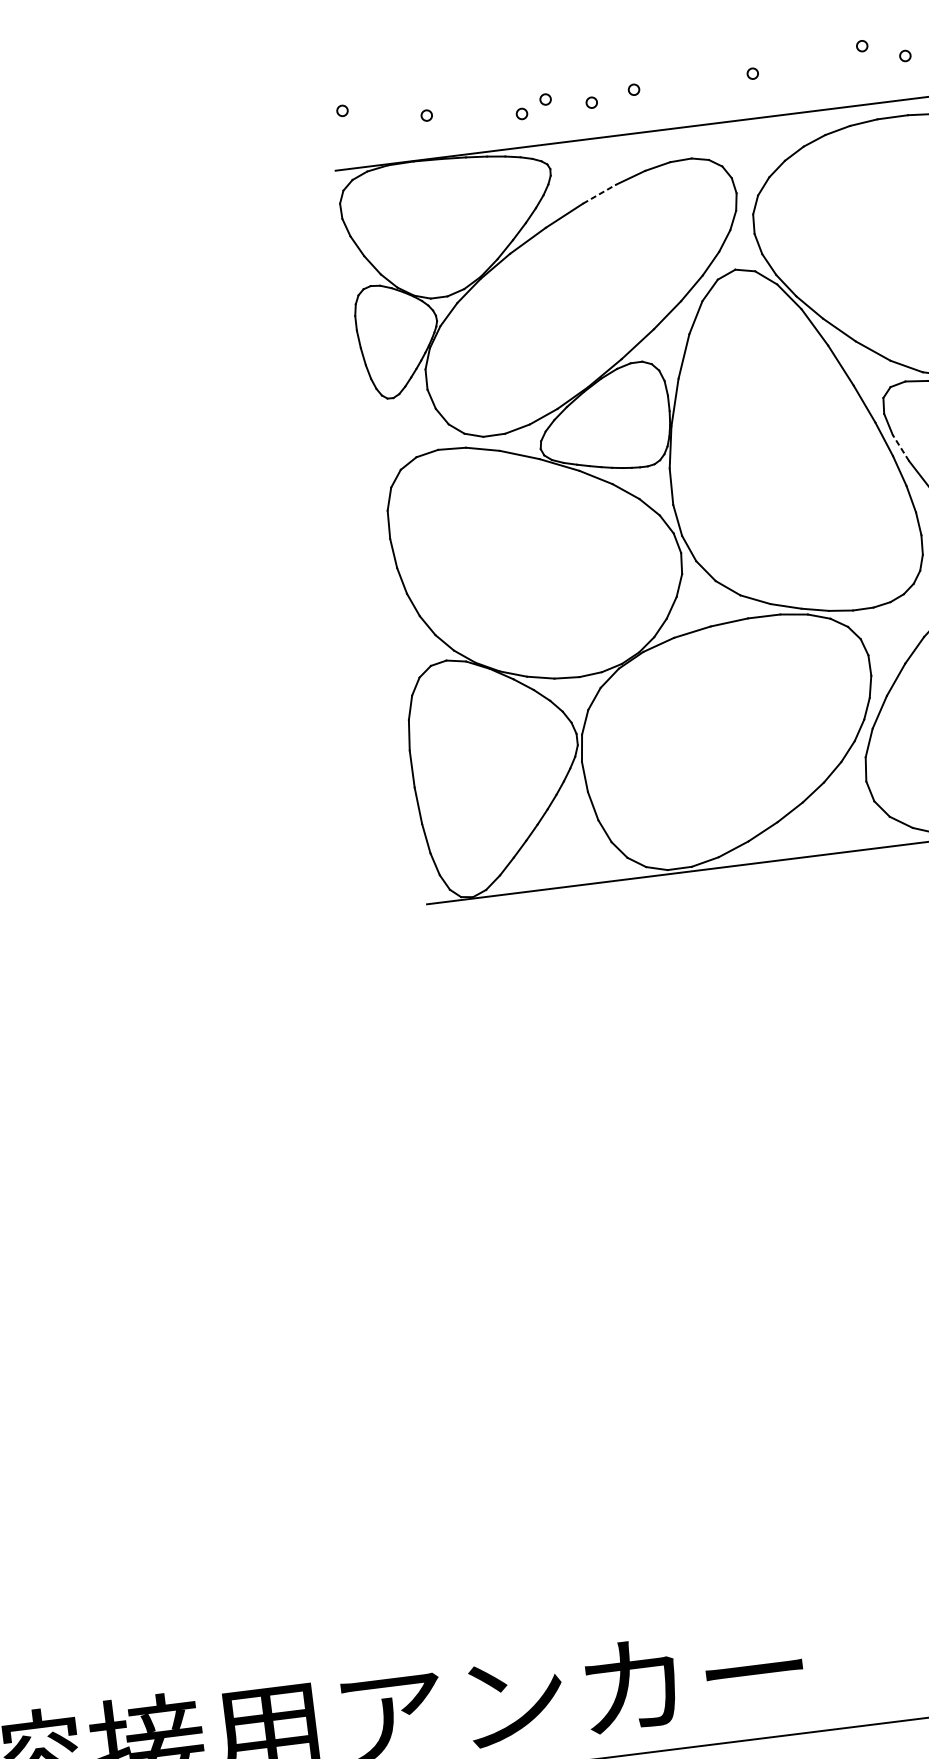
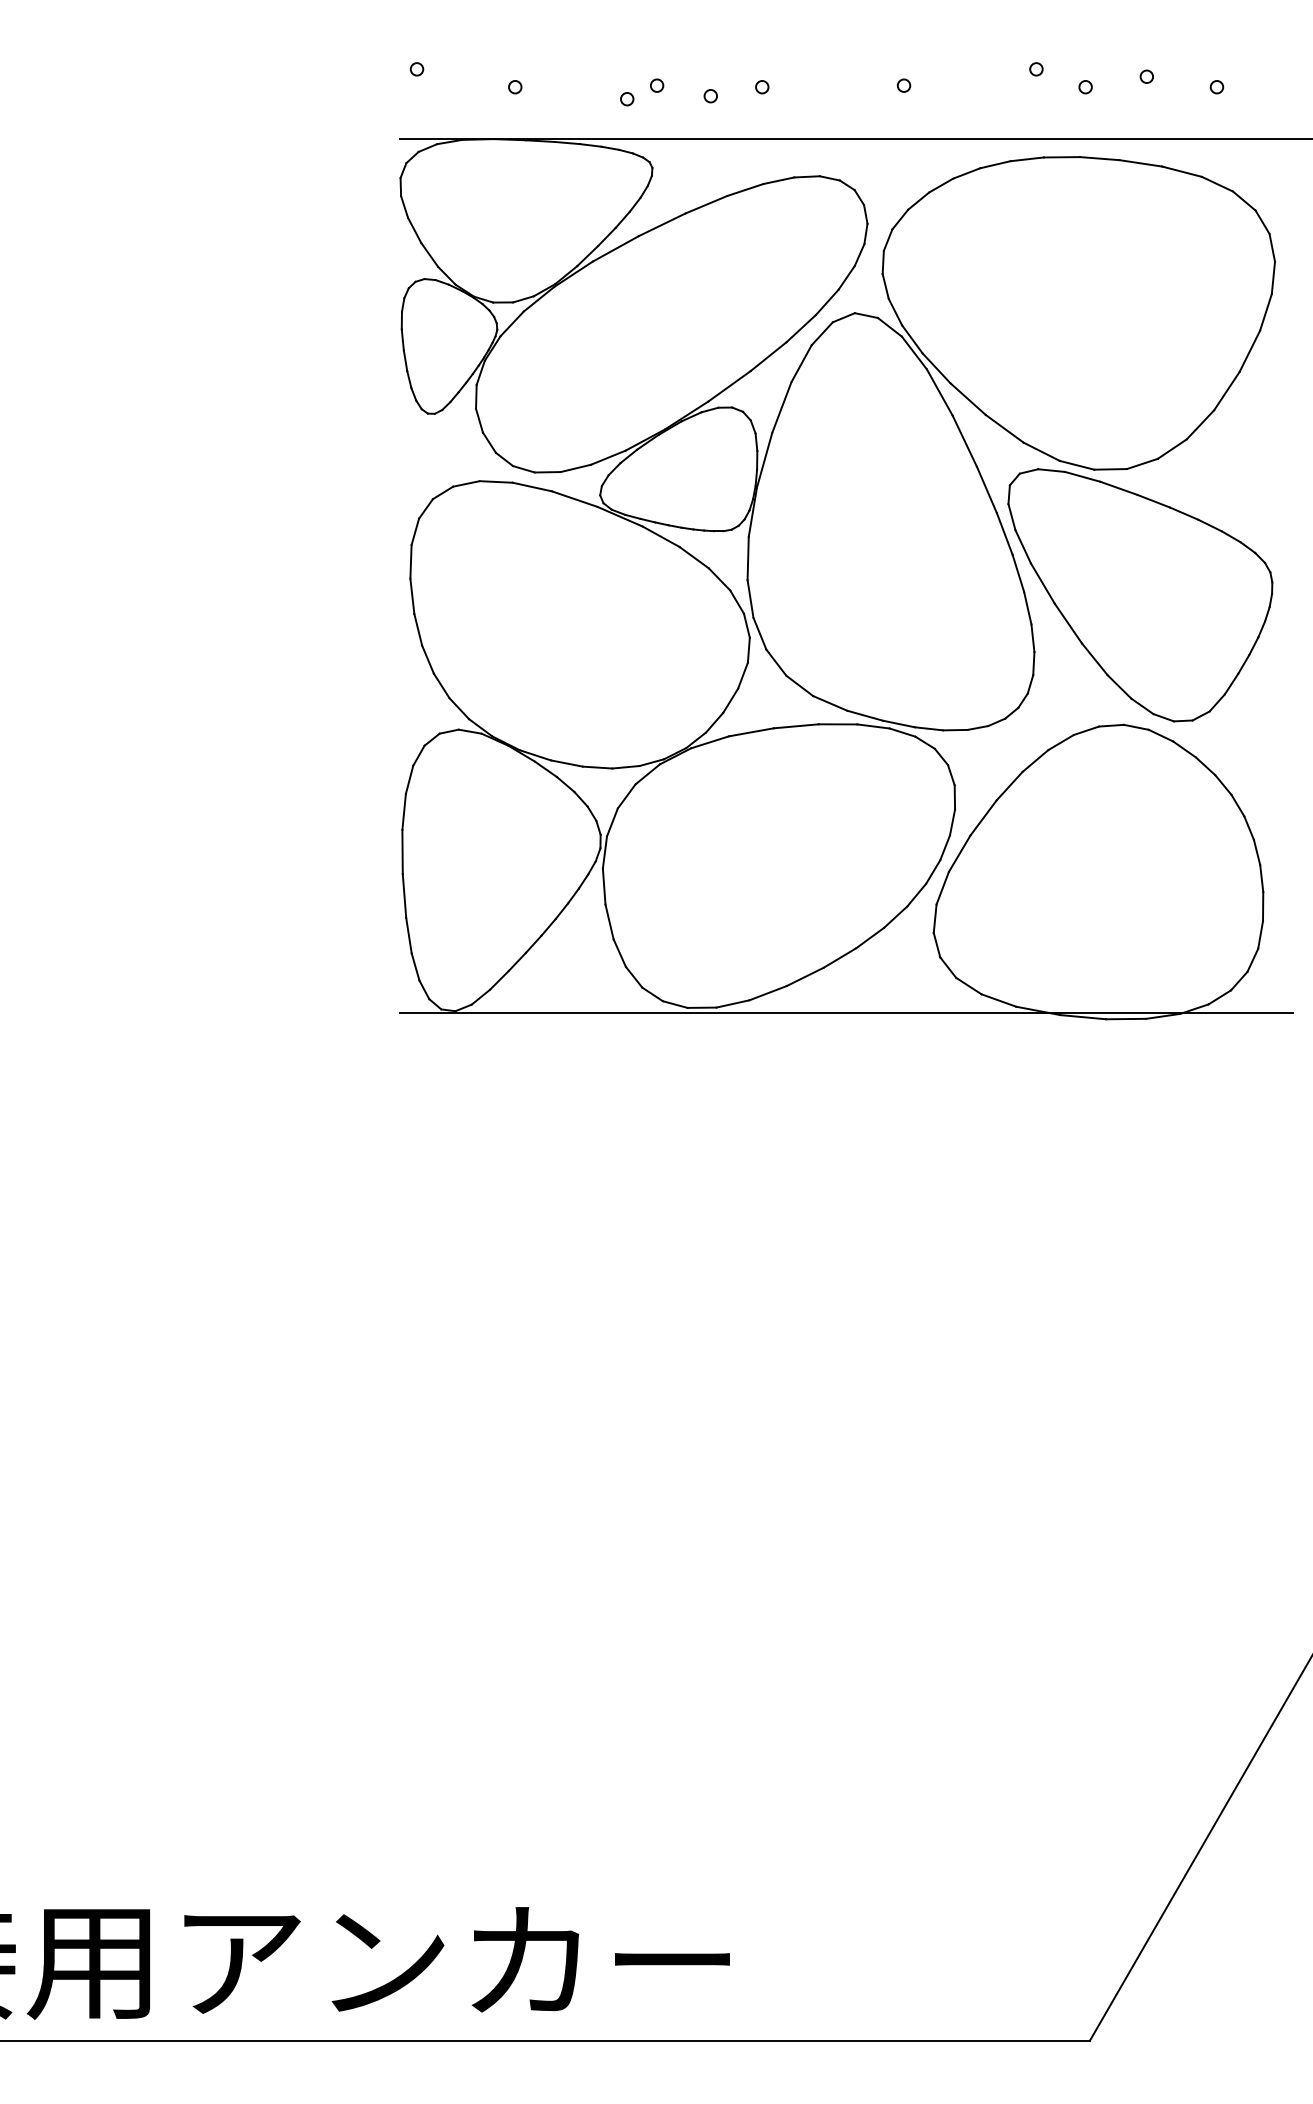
line: (599, 194) -> (706, 204), dashed -> solid
line: (900, 447) -> (1022, 546), dashed -> solid

